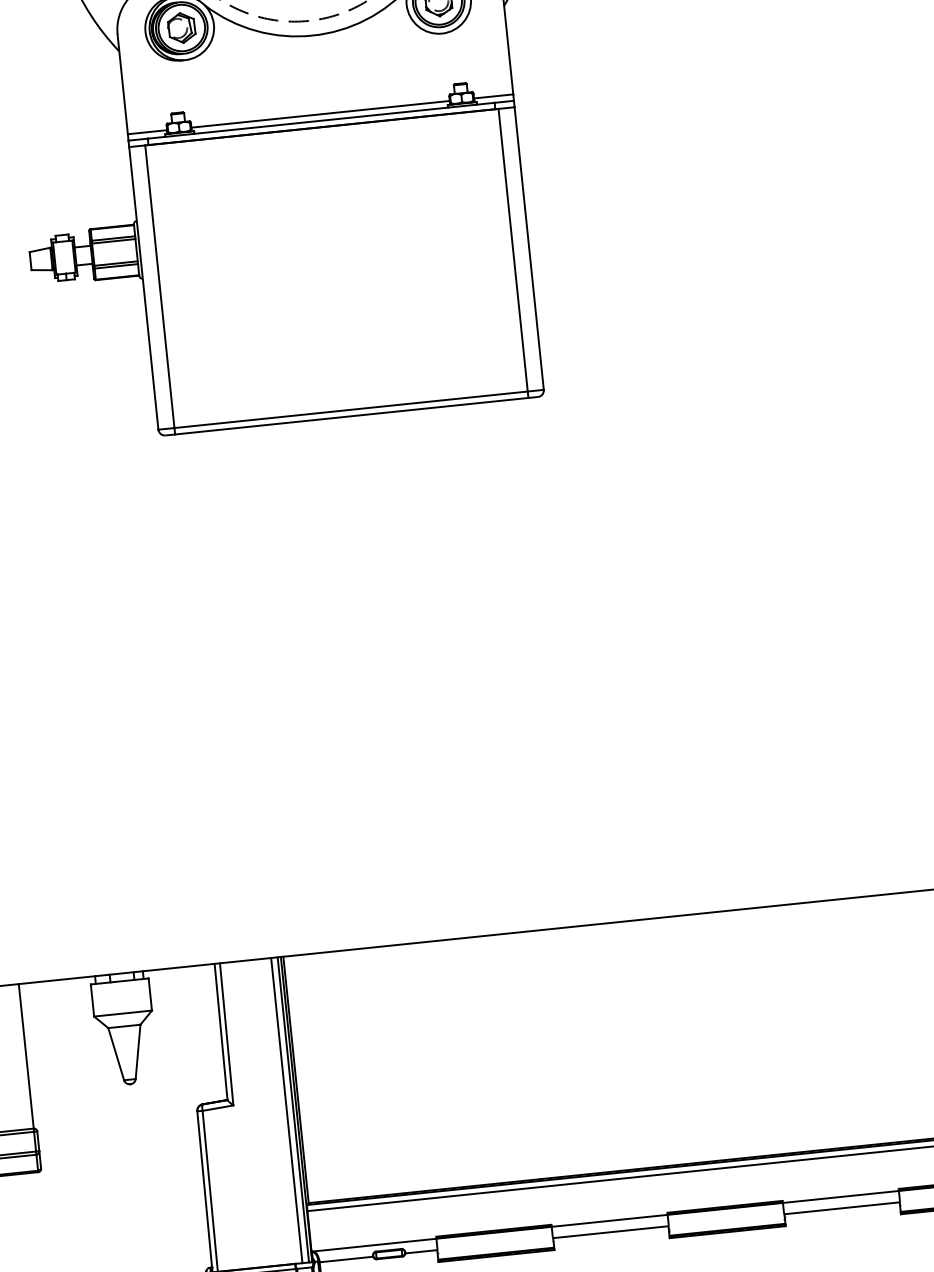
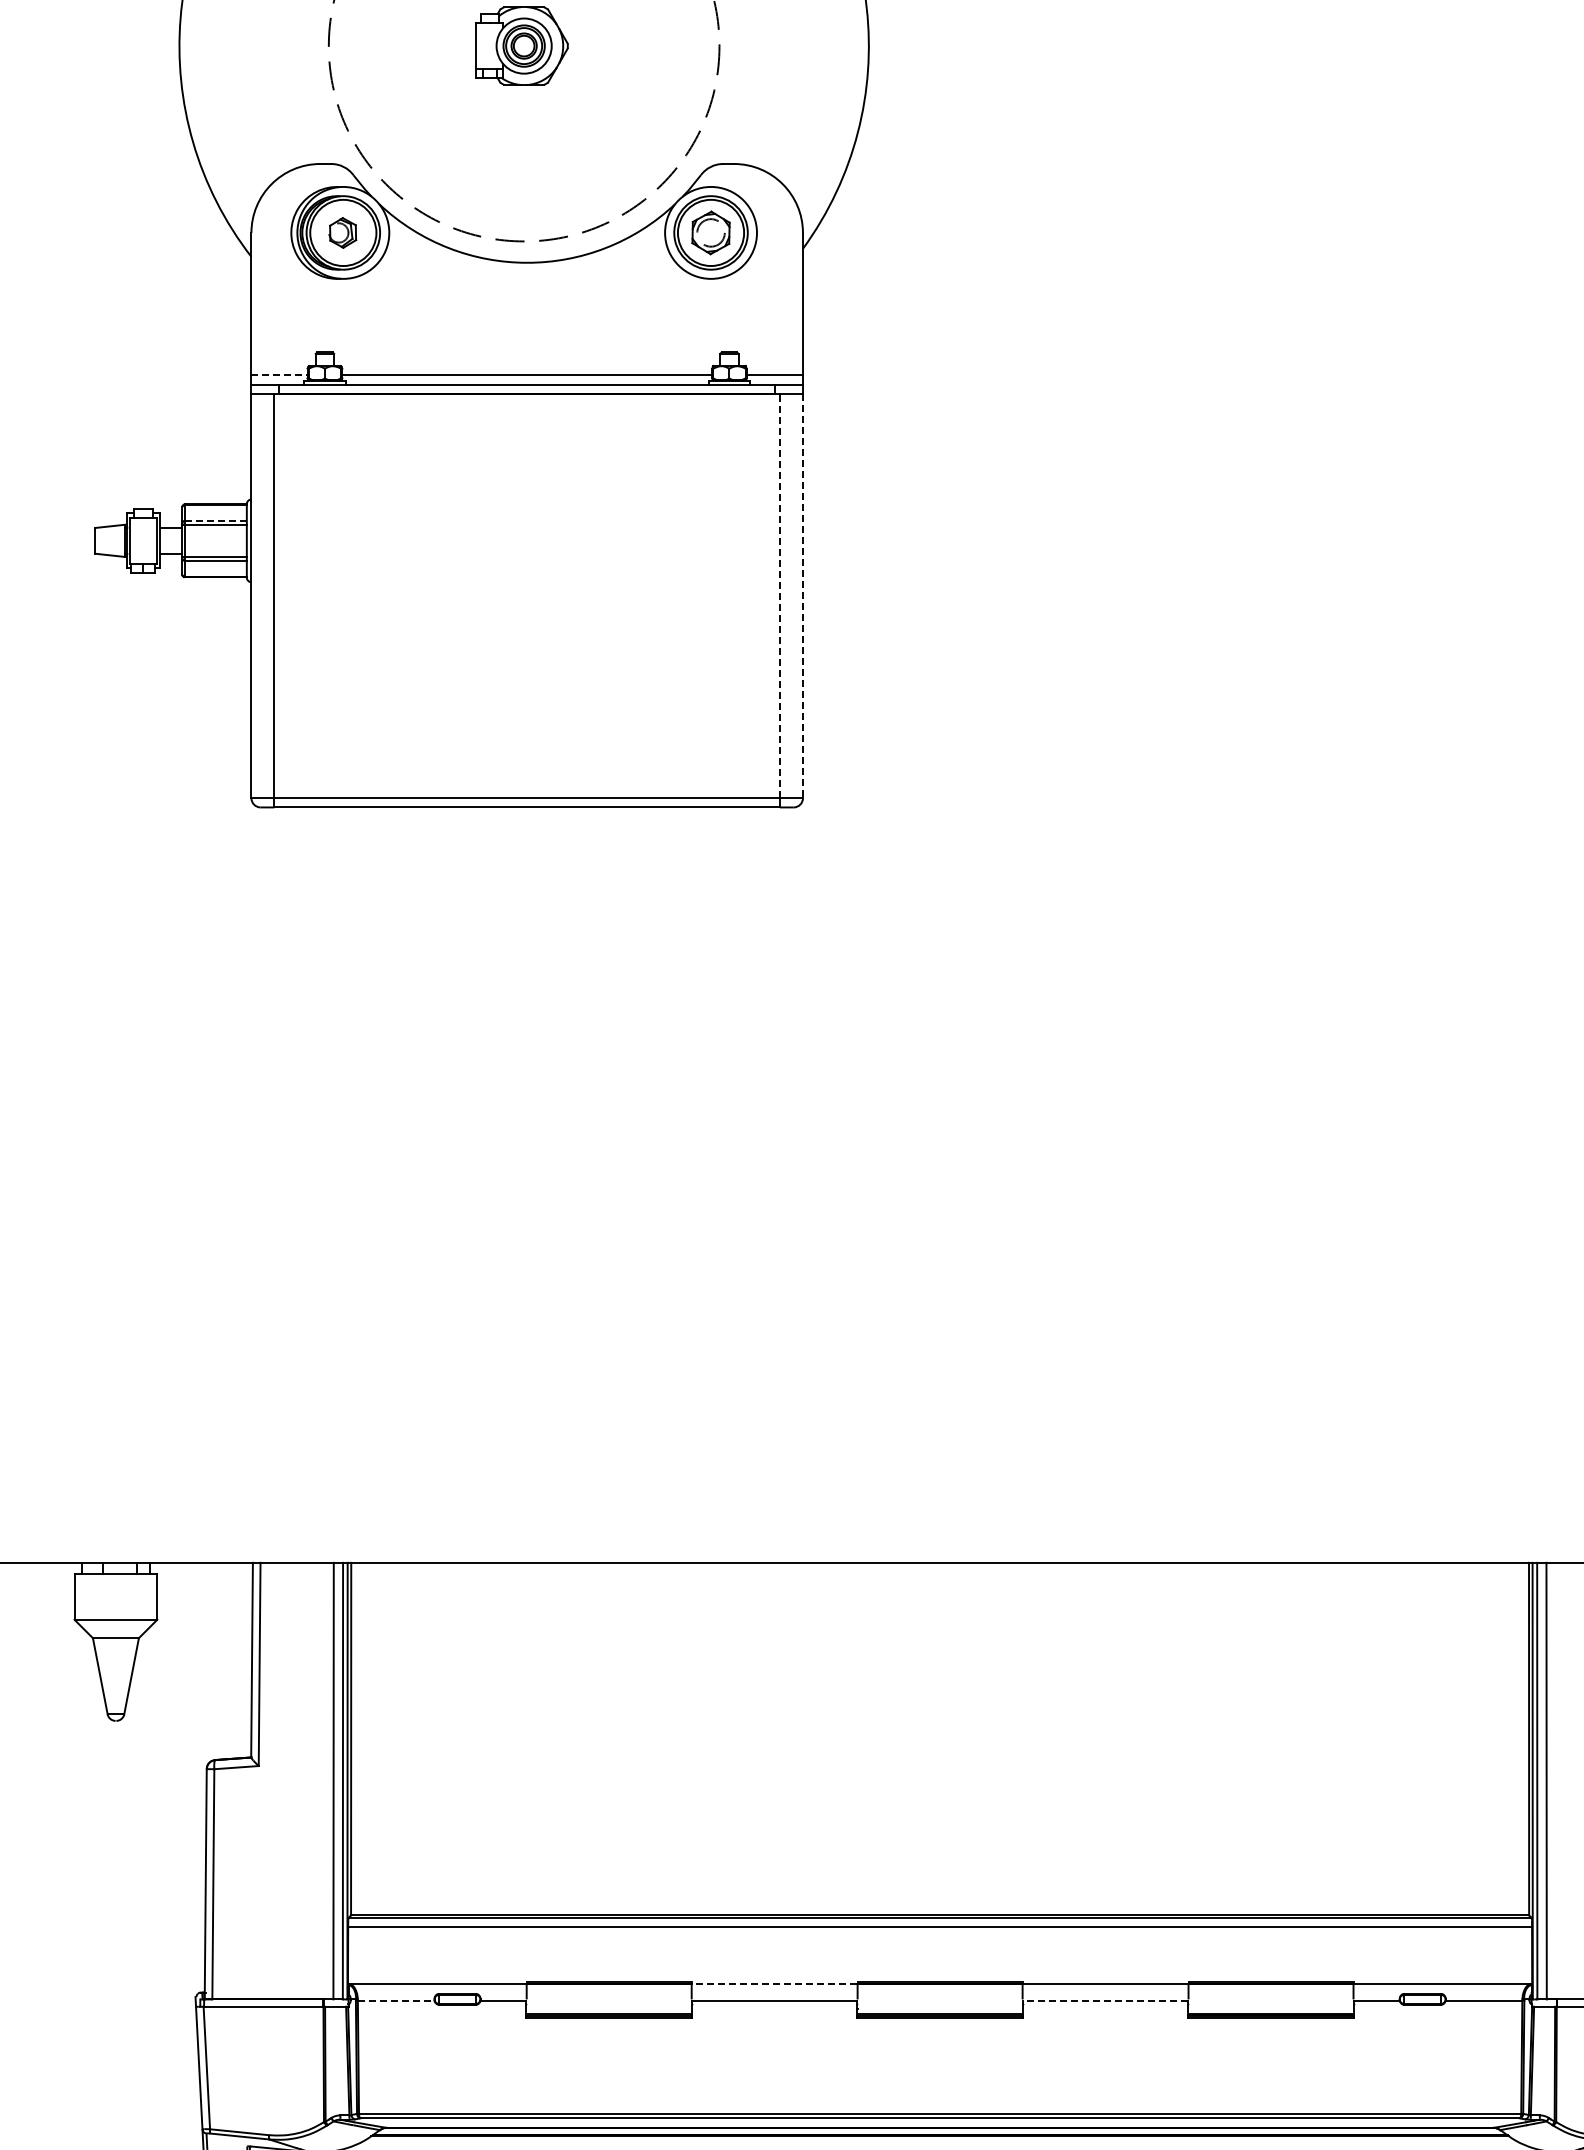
part: (181, 27) -> (342, 232), size x0.7
line: (148, 132) -> (280, 375), solid -> dashed
line: (113, 238) -> (216, 520), solid -> dashed
line: (528, 248) -> (802, 596), solid -> dashed
line: (512, 249) -> (779, 595), solid -> dashed
line: (842, 1208) -> (1105, 2000), solid -> dashed
line: (609, 1220) -> (774, 1984), solid -> dashed
line: (346, 1259) -> (396, 2000), solid -> dashed

